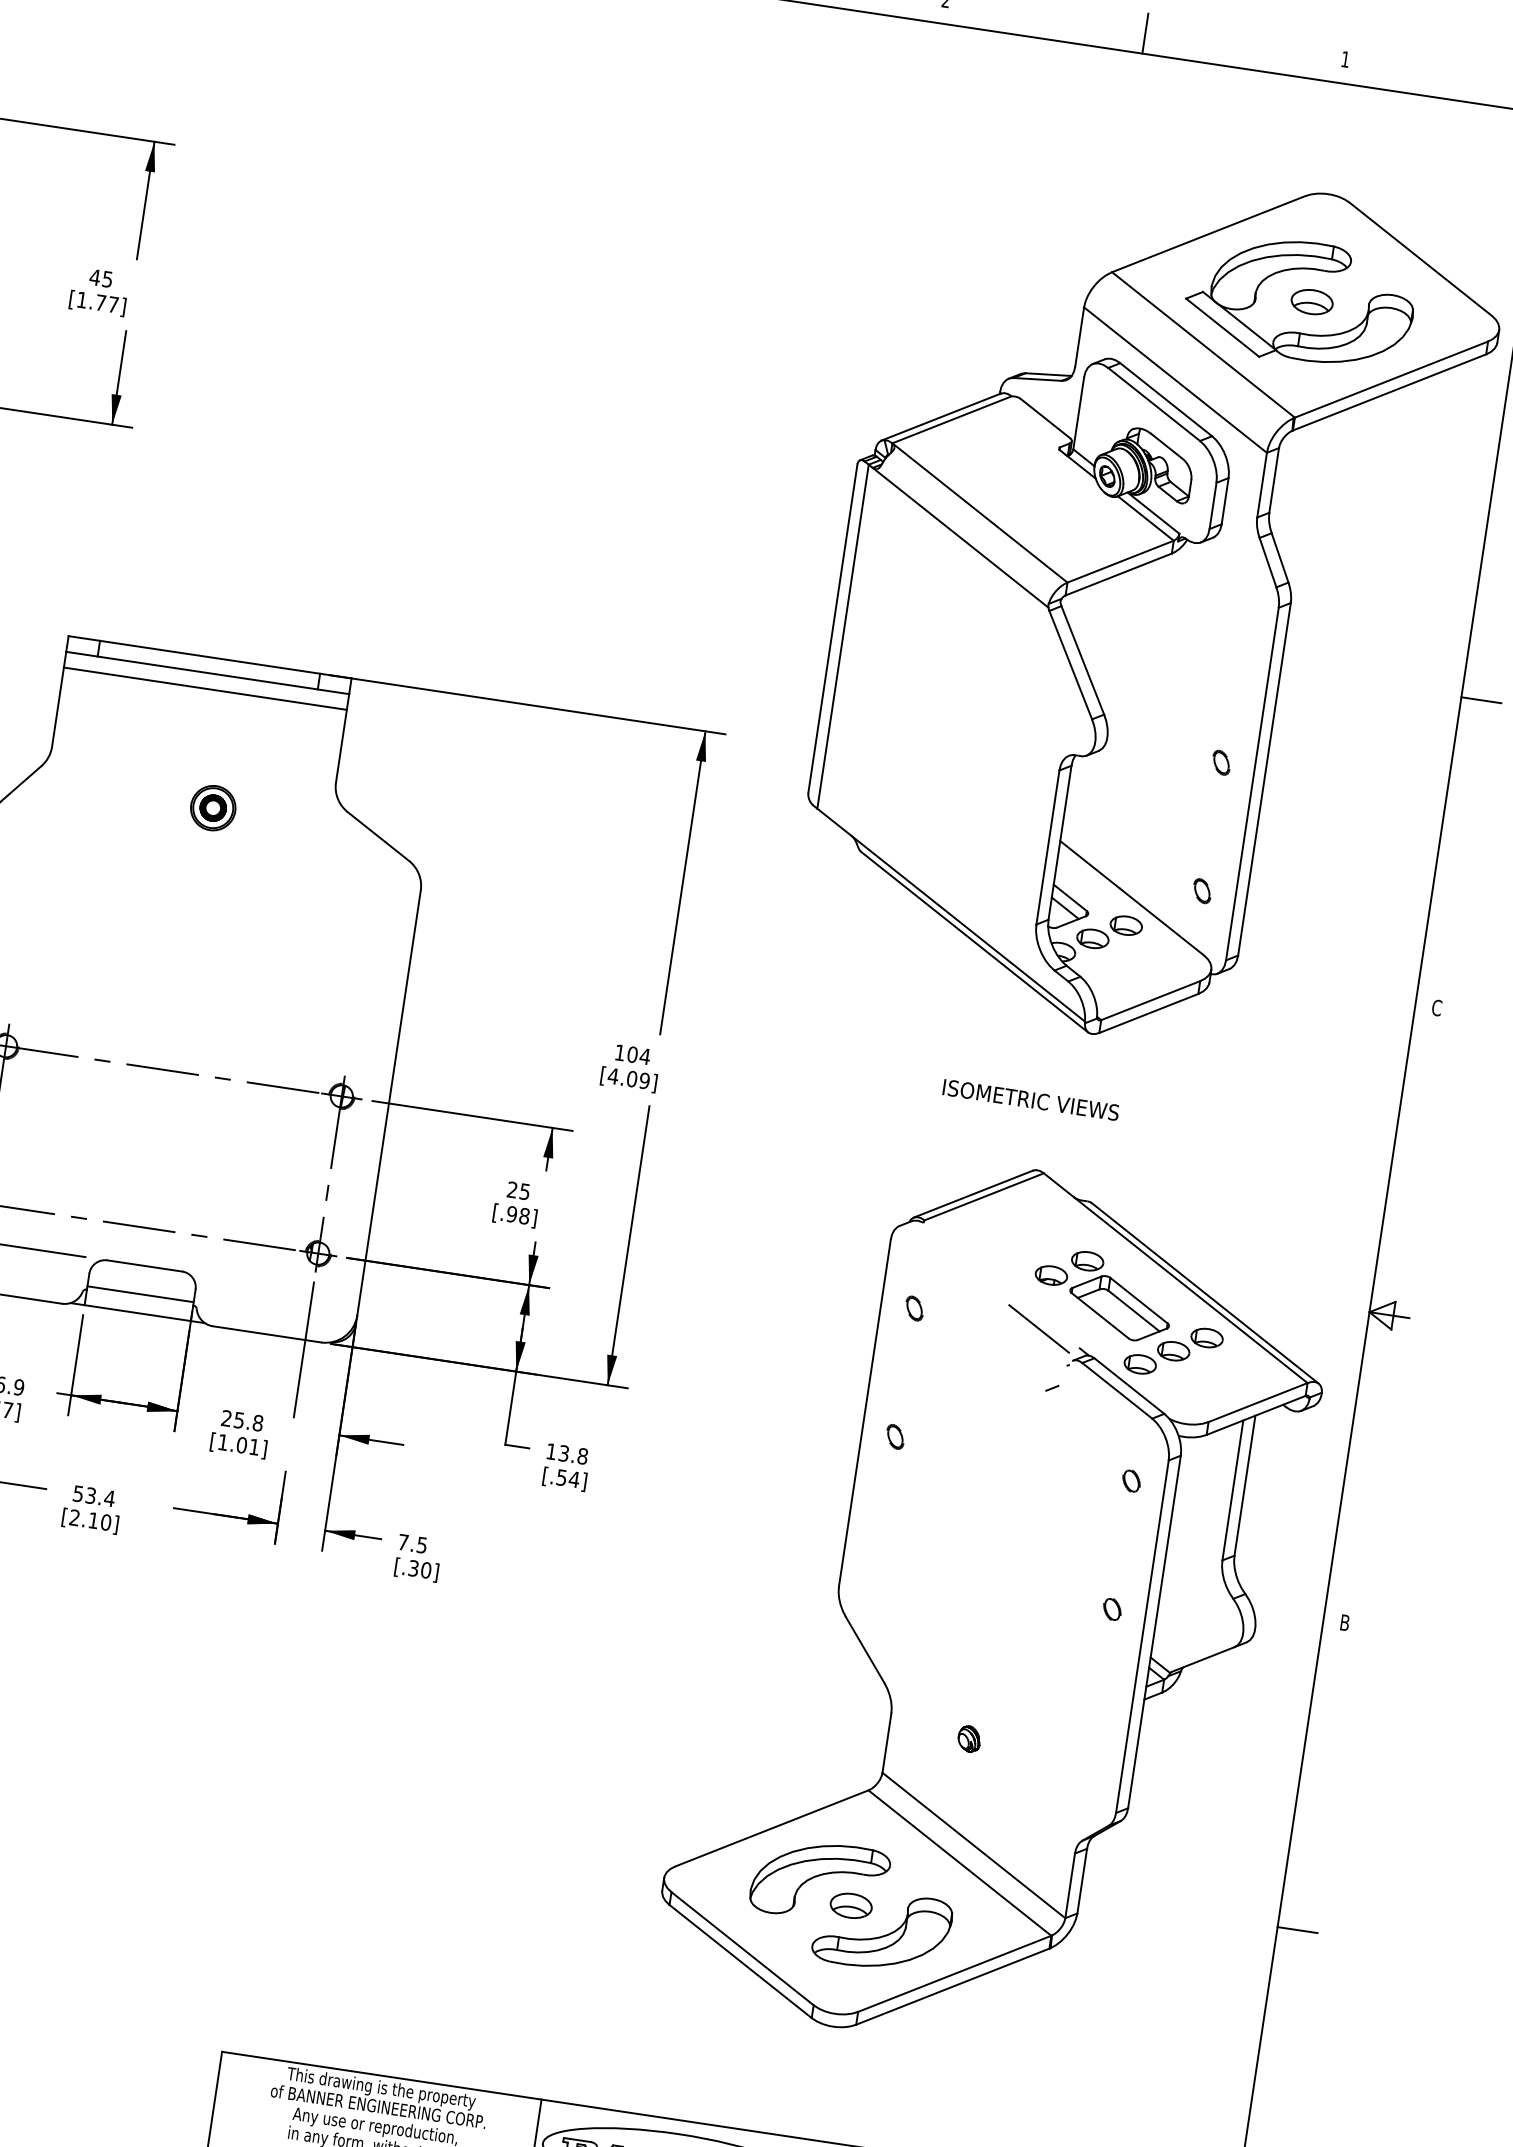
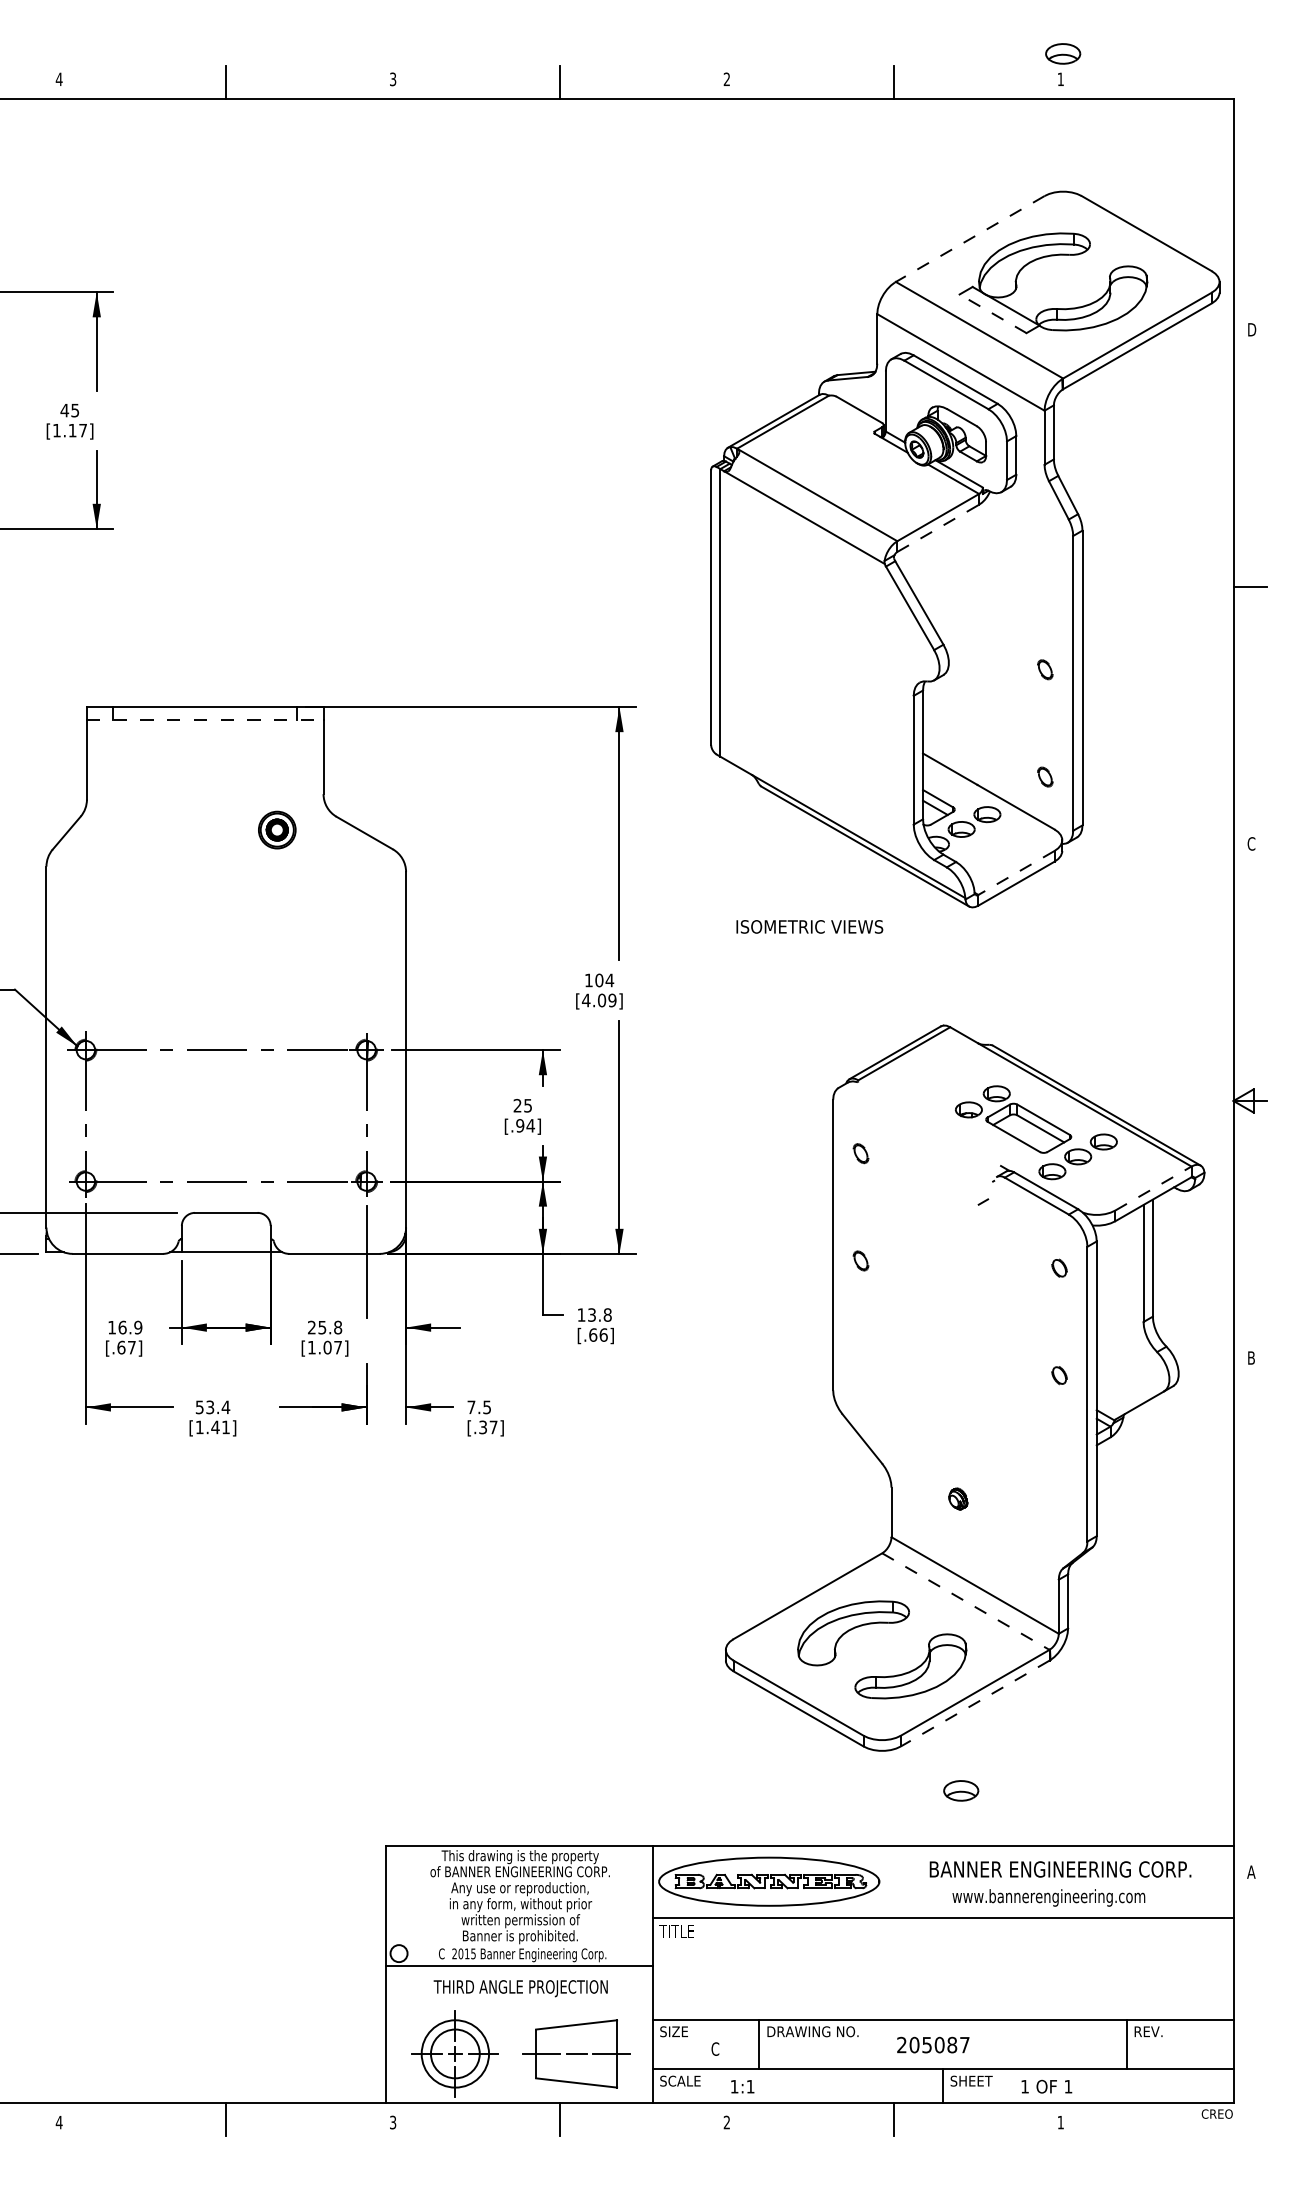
line: (1208, 234) -> (970, 239), solid -> dashed
part: (1312, 301) -> (1063, 53), moved
text: (100, 302) -> (72, 430), [1.77] -> [1.17]
line: (1223, 327) -> (993, 313), solid -> dashed
line: (1118, 574) -> (938, 528), solid -> dashed
line: (207, 673) -> (205, 720), solid -> dashed
line: (204, 688) -> (204, 733), removed
part: (213, 807) -> (277, 829), moved
line: (1150, 1000) -> (1016, 872), solid -> dashed
text: (1030, 1099) -> (809, 926), moved
text: (524, 1215) -> (530, 1125), [.98] -> [.94]
line: (139, 1294) -> (225, 1236), removed
line: (1039, 1328) -> (965, 1154), removed
line: (1258, 1402) -> (1153, 1188), solid -> dashed
text: (253, 1446) -> (337, 1347), [1.01] -> [1.07]
text: (568, 1477) -> (598, 1334), [.54] -> [.66]
text: (89, 1520) -> (212, 1427), [2.10] -> [1.41]
text: (426, 1570) -> (493, 1427), [.30] -> [.37]
line: (959, 1862) -> (965, 1601), solid -> dashed
part: (851, 1905) -> (961, 1790), moved
line: (1296, 1930) -> (1249, 1615), removed
line: (953, 1986) -> (975, 1703), solid -> dashed

